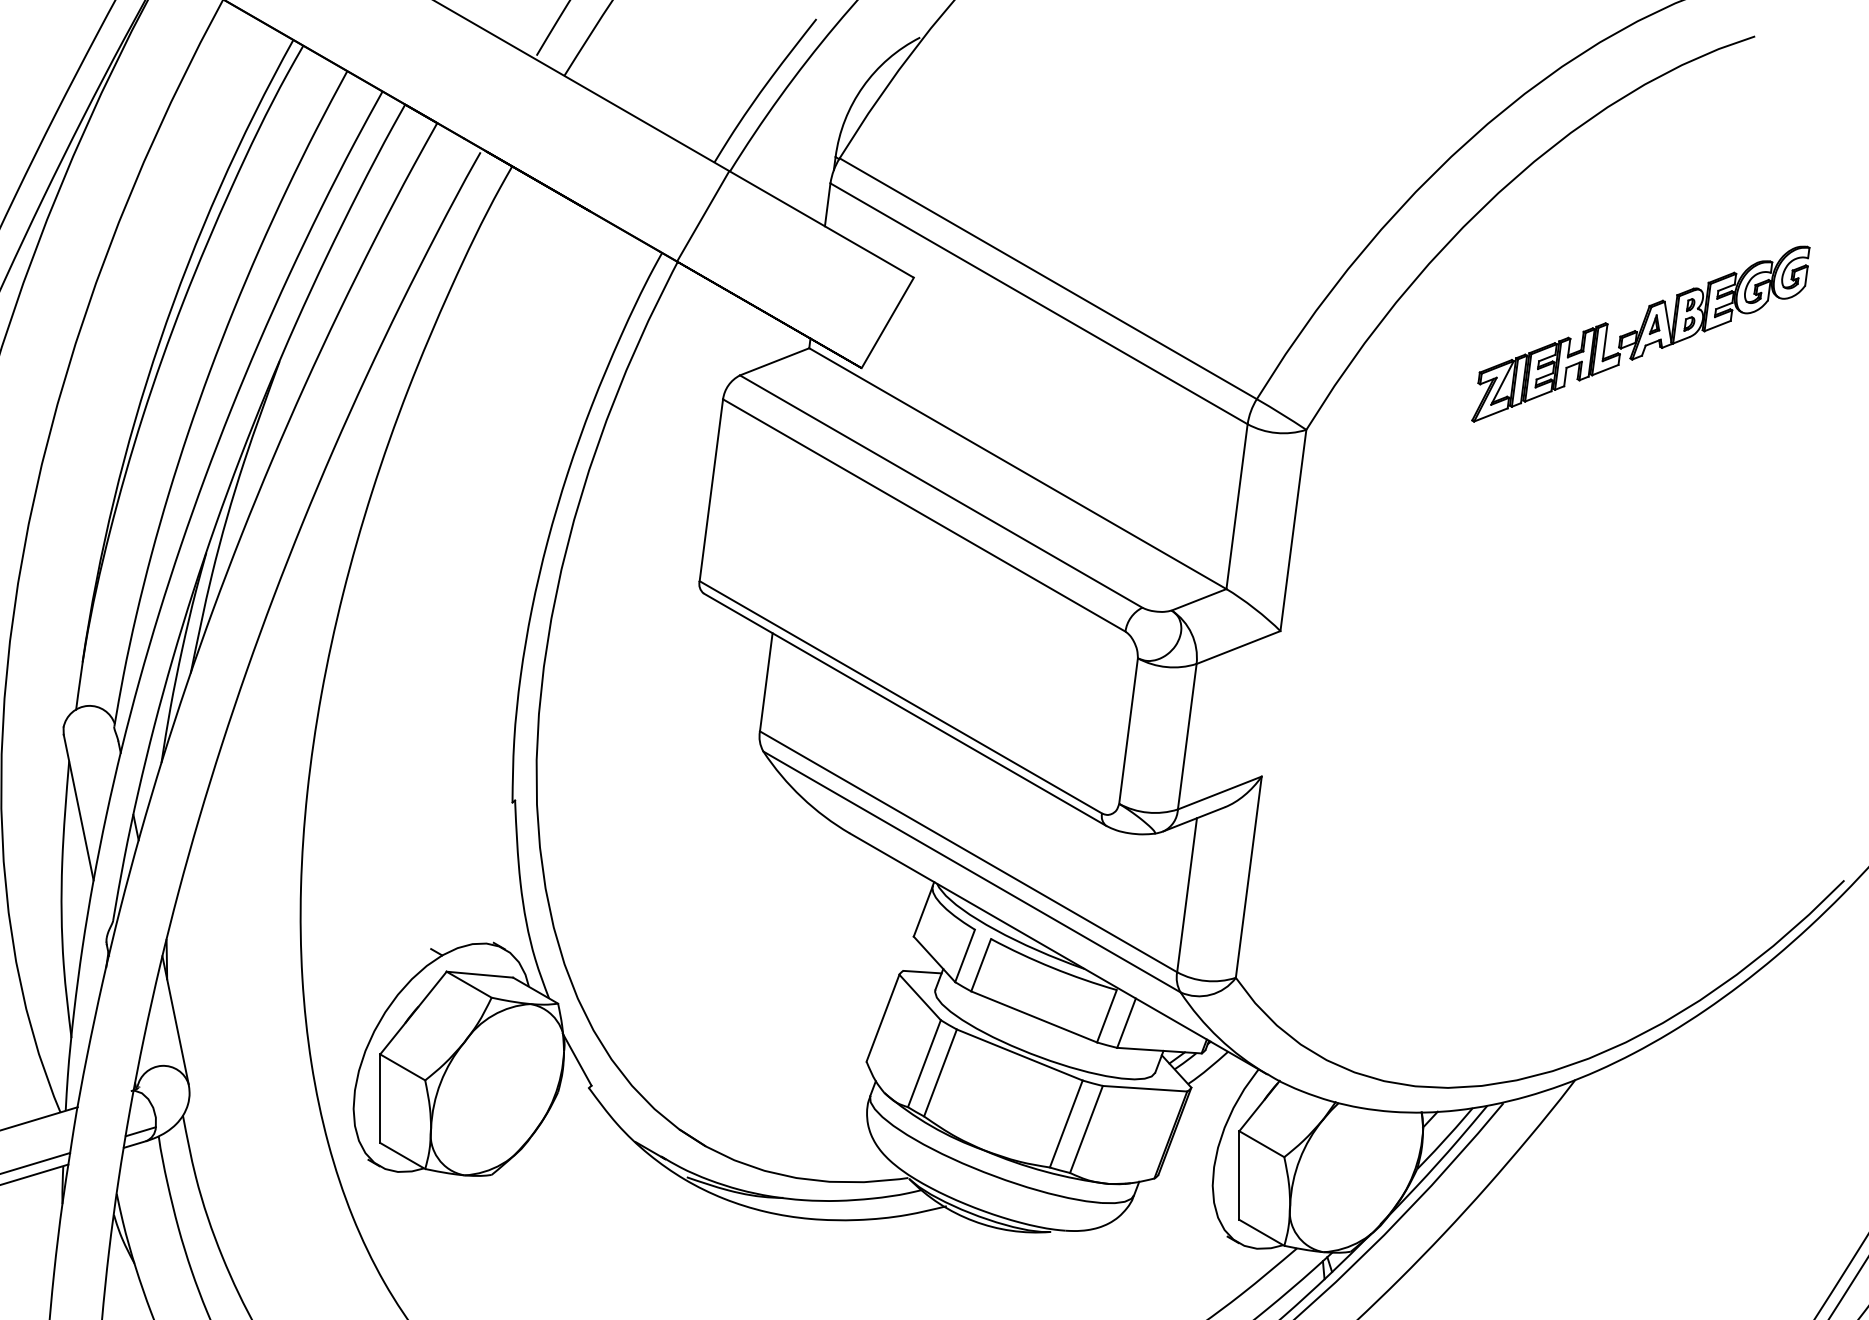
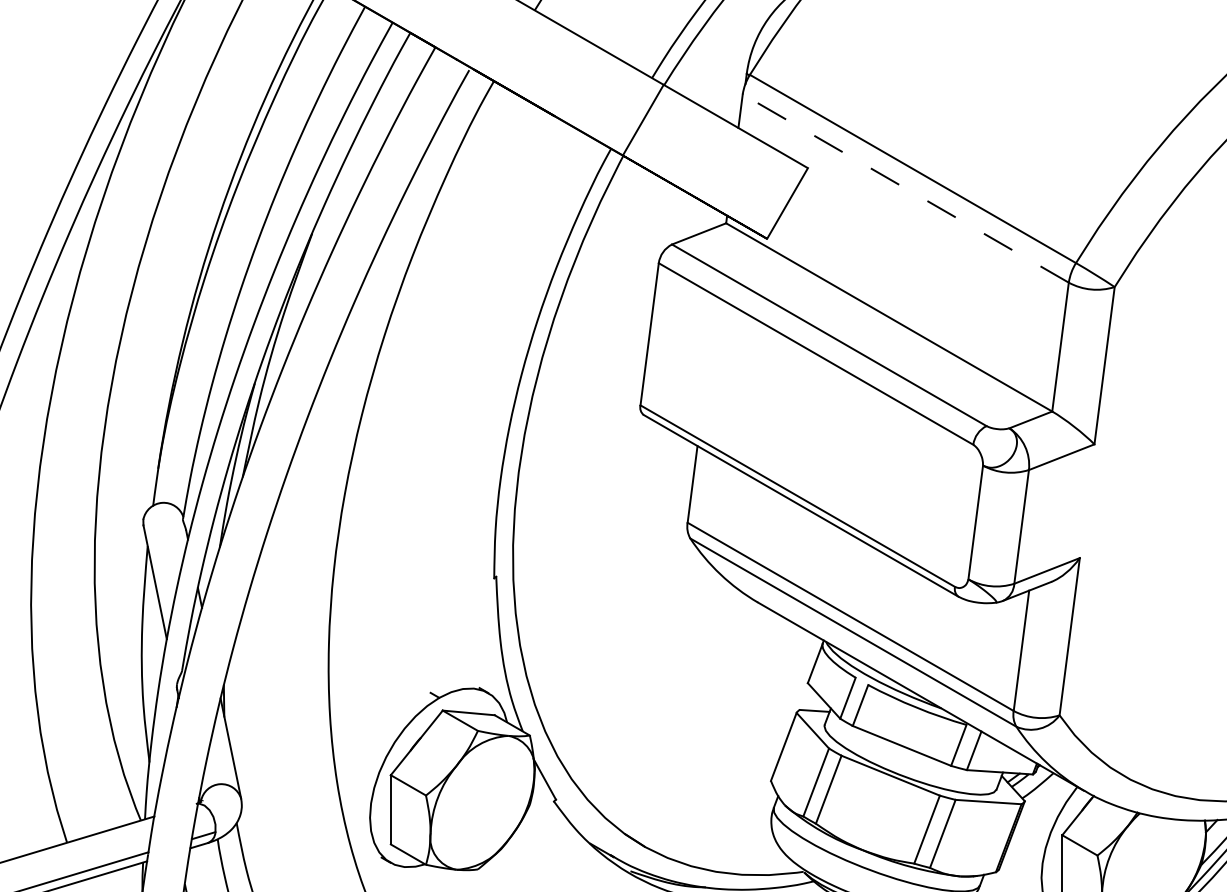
line: (1039, 303) -> (906, 188), solid -> dashed

